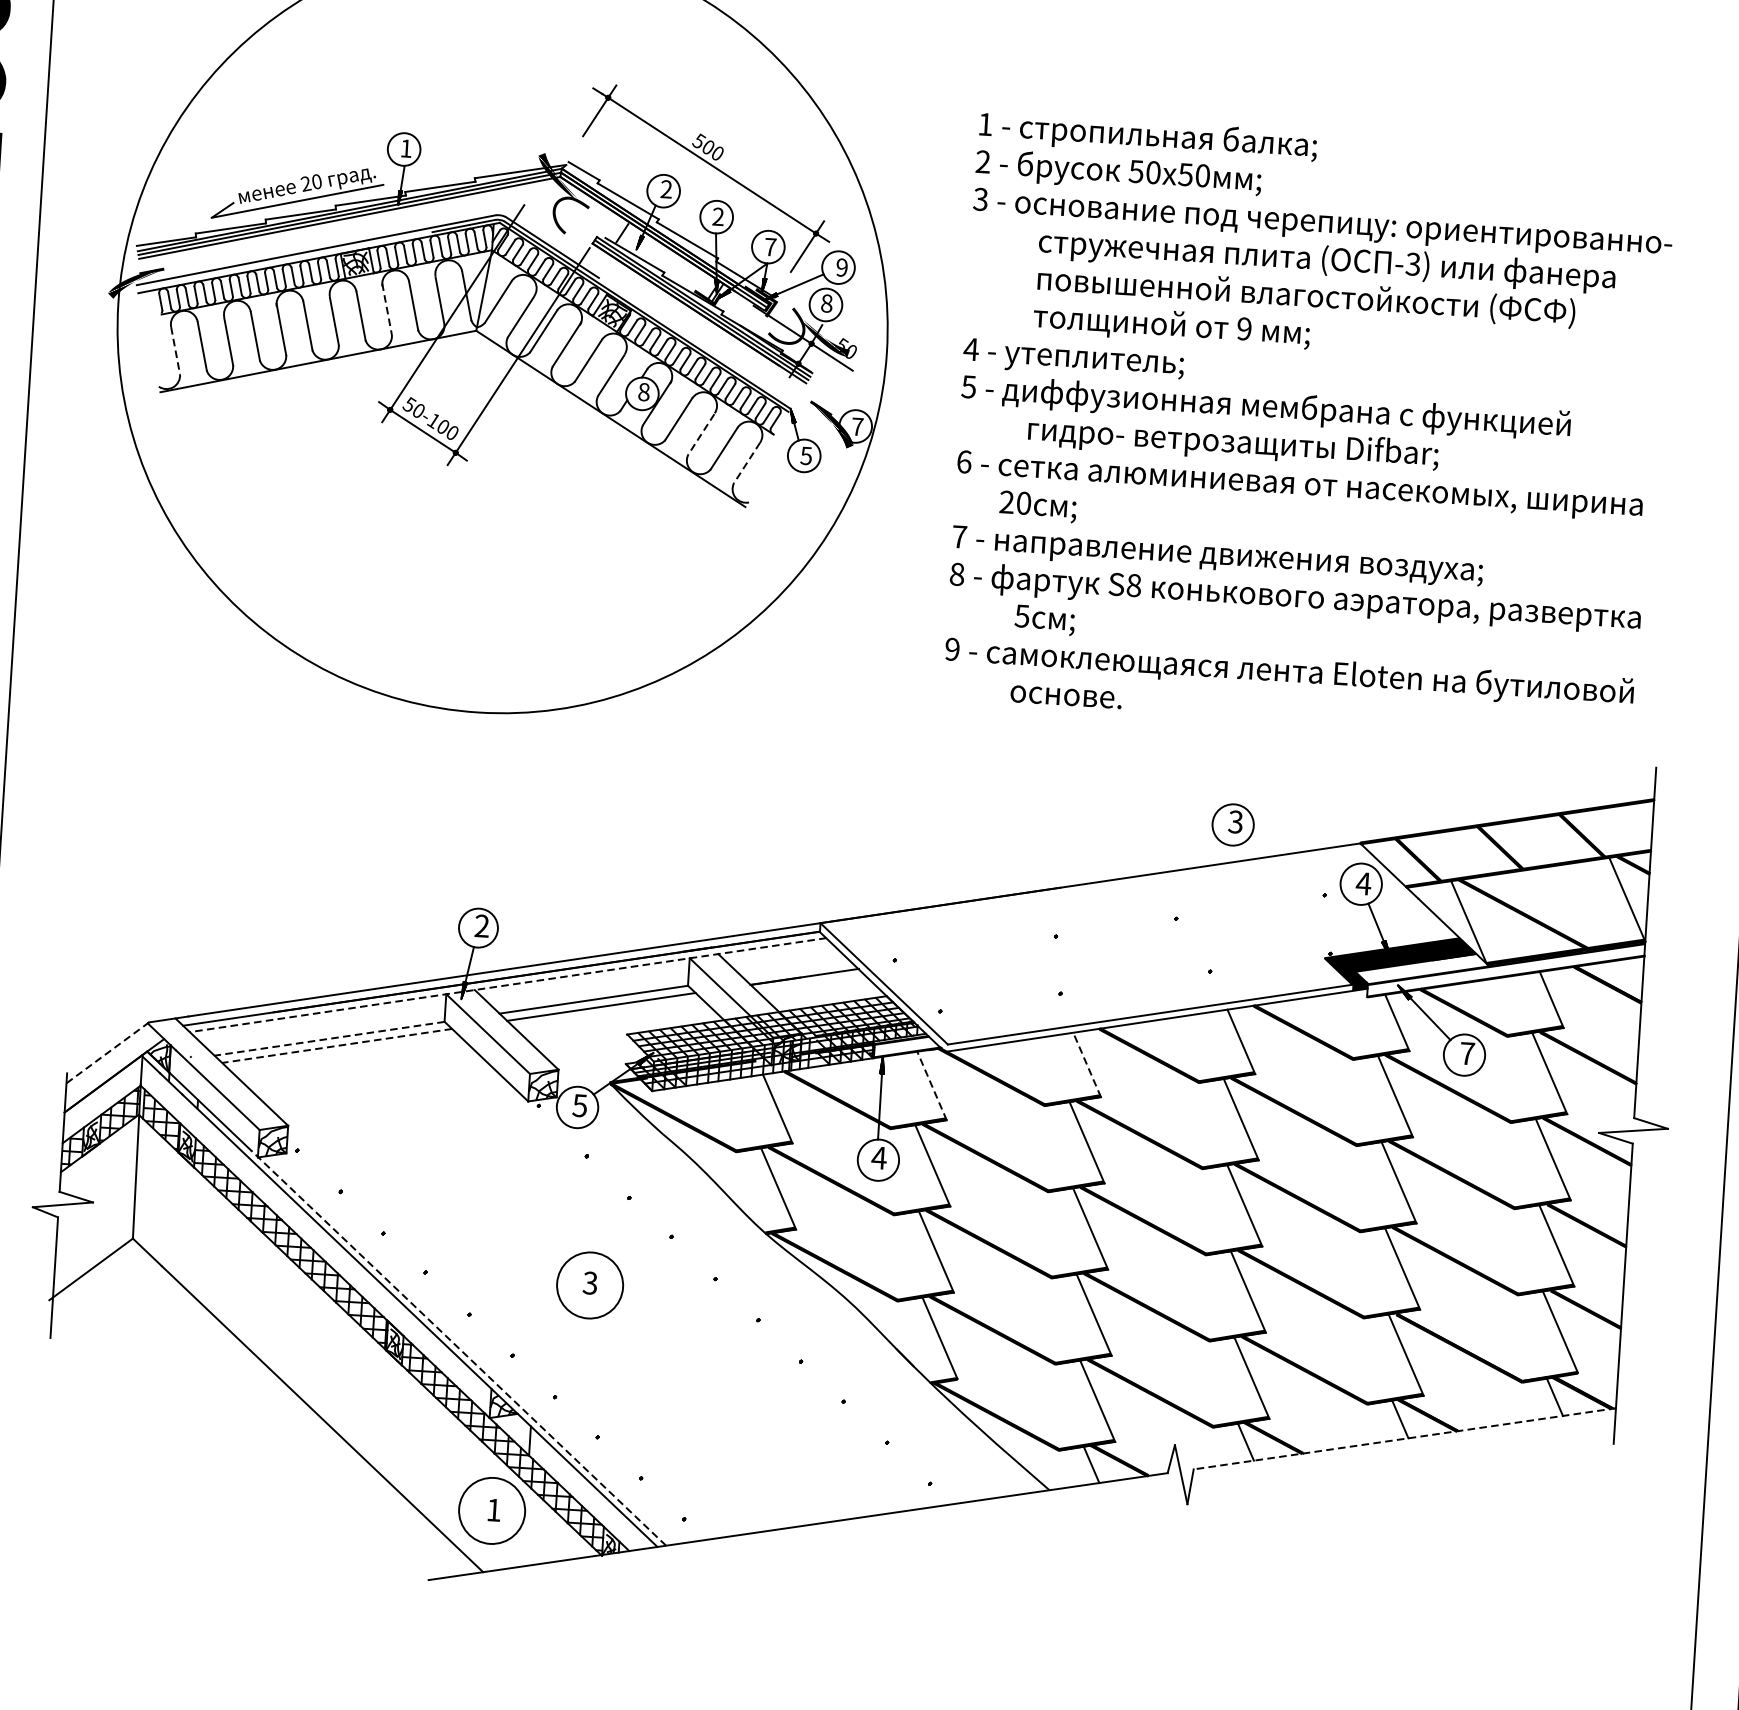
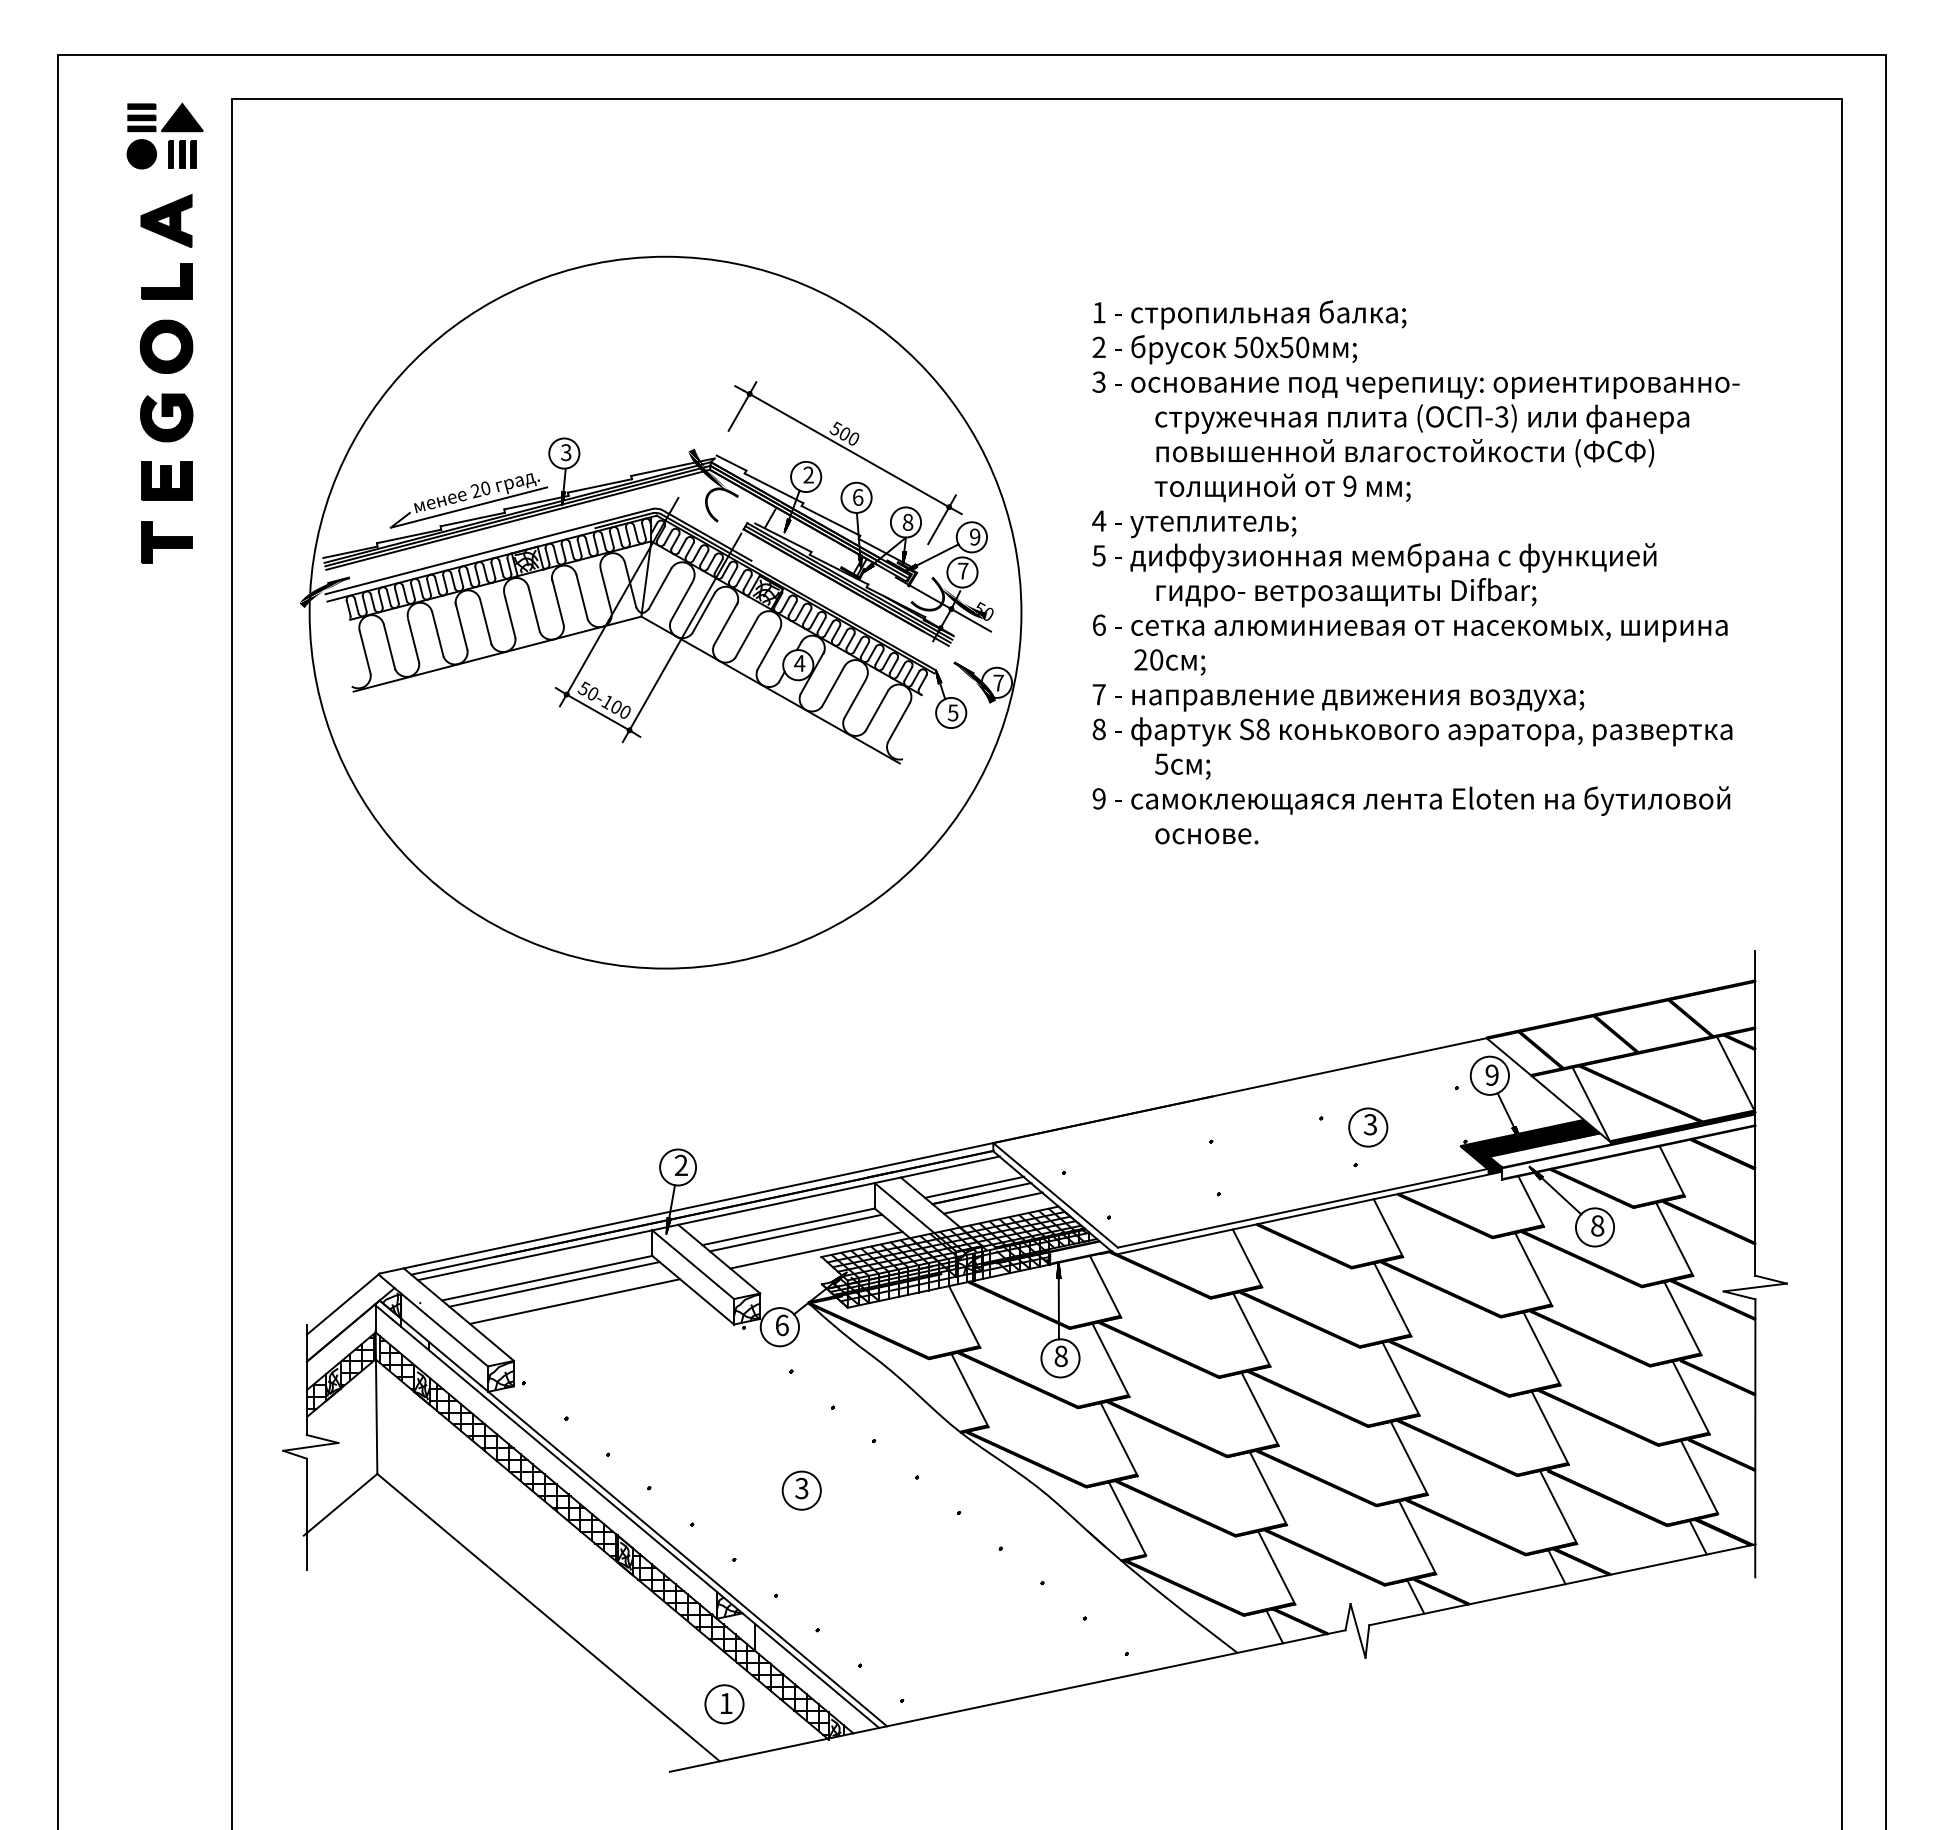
text: (406, 148) -> (566, 452), 1 -> 3
text: (718, 216) -> (858, 497), 2 -> 6
text: (770, 246) -> (907, 521), 7 -> 8
text: (827, 302) -> (963, 570), 8 -> 7
line: (386, 309) -> (557, 602), dashed -> solid
line: (175, 350) -> (365, 652), dashed -> solid
text: (643, 392) -> (799, 663), 8 -> 4
text: (1309, 426) -> (1415, 572), moved
line: (700, 434) -> (854, 699), dashed -> solid
line: (746, 463) -> (898, 723), dashed -> solid
part: (1233, 824) -> (1368, 1127), moved
text: (1364, 883) -> (1492, 1074), 4 -> 9
line: (797, 968) -> (974, 1186), added
line: (507, 985) -> (708, 1218), dashed -> solid
line: (815, 987) -> (992, 1202), added
line: (622, 1026) -> (816, 1249), added
line: (329, 1039) -> (547, 1278), dashed -> solid
line: (337, 1046) -> (554, 1284), dashed -> solid
line: (107, 1052) -> (343, 1303), dashed -> solid
text: (1467, 1053) -> (1597, 1225), 7 -> 8
line: (357, 1065) -> (574, 1301), added
line: (1087, 1065) -> (1247, 1258), dashed -> solid
line: (931, 1085) -> (1105, 1286), dashed -> solid
text: (579, 1105) -> (781, 1325), 5 -> 6
text: (879, 1158) -> (1061, 1356), 4 -> 8
circle: (589, 1285) -> (801, 1490), size x0.62
line: (458, 1348) -> (684, 1556), dashed -> solid
line: (1404, 1438) -> (1561, 1584), dashed -> solid
circle: (492, 1511) -> (724, 1704), size x0.62

